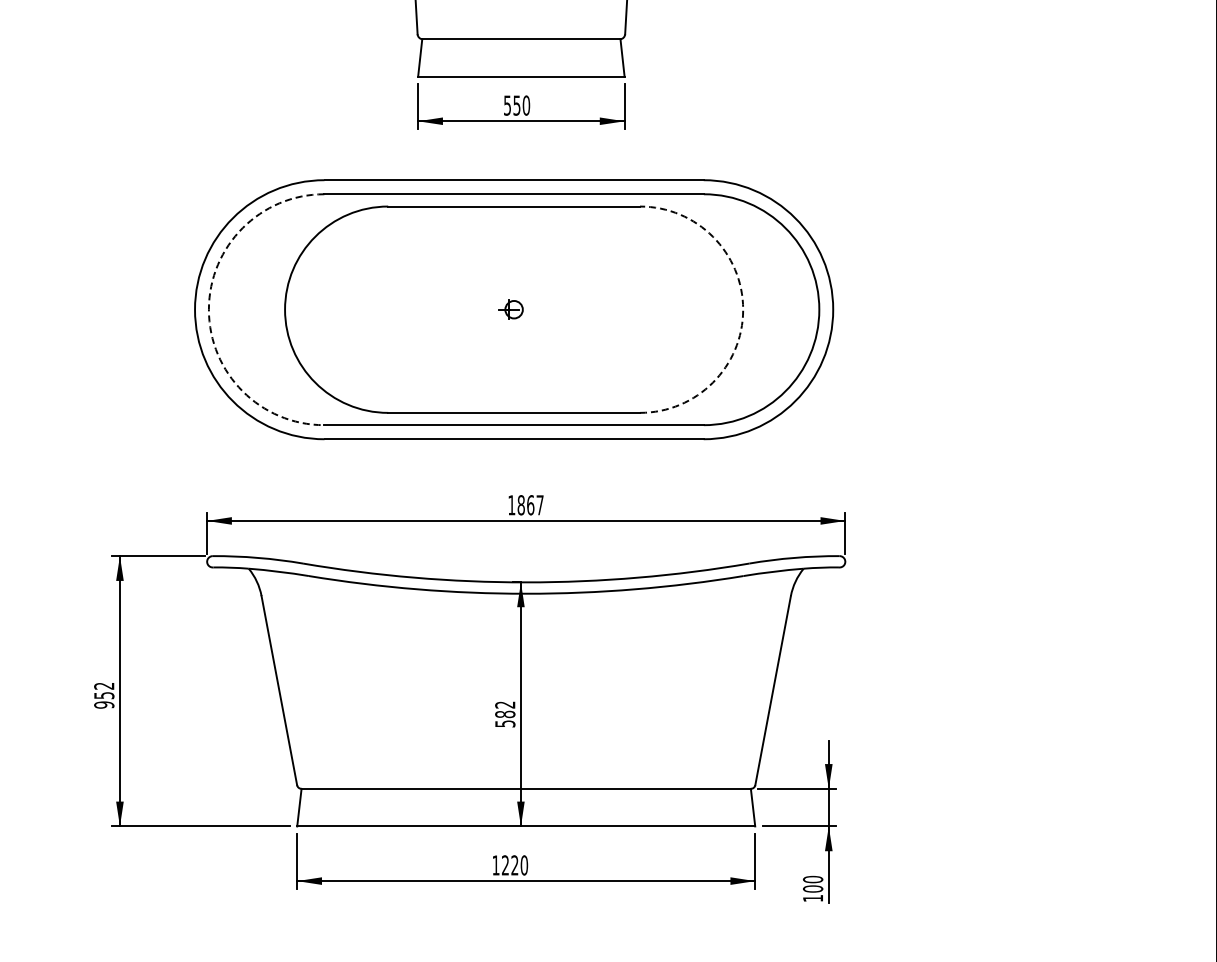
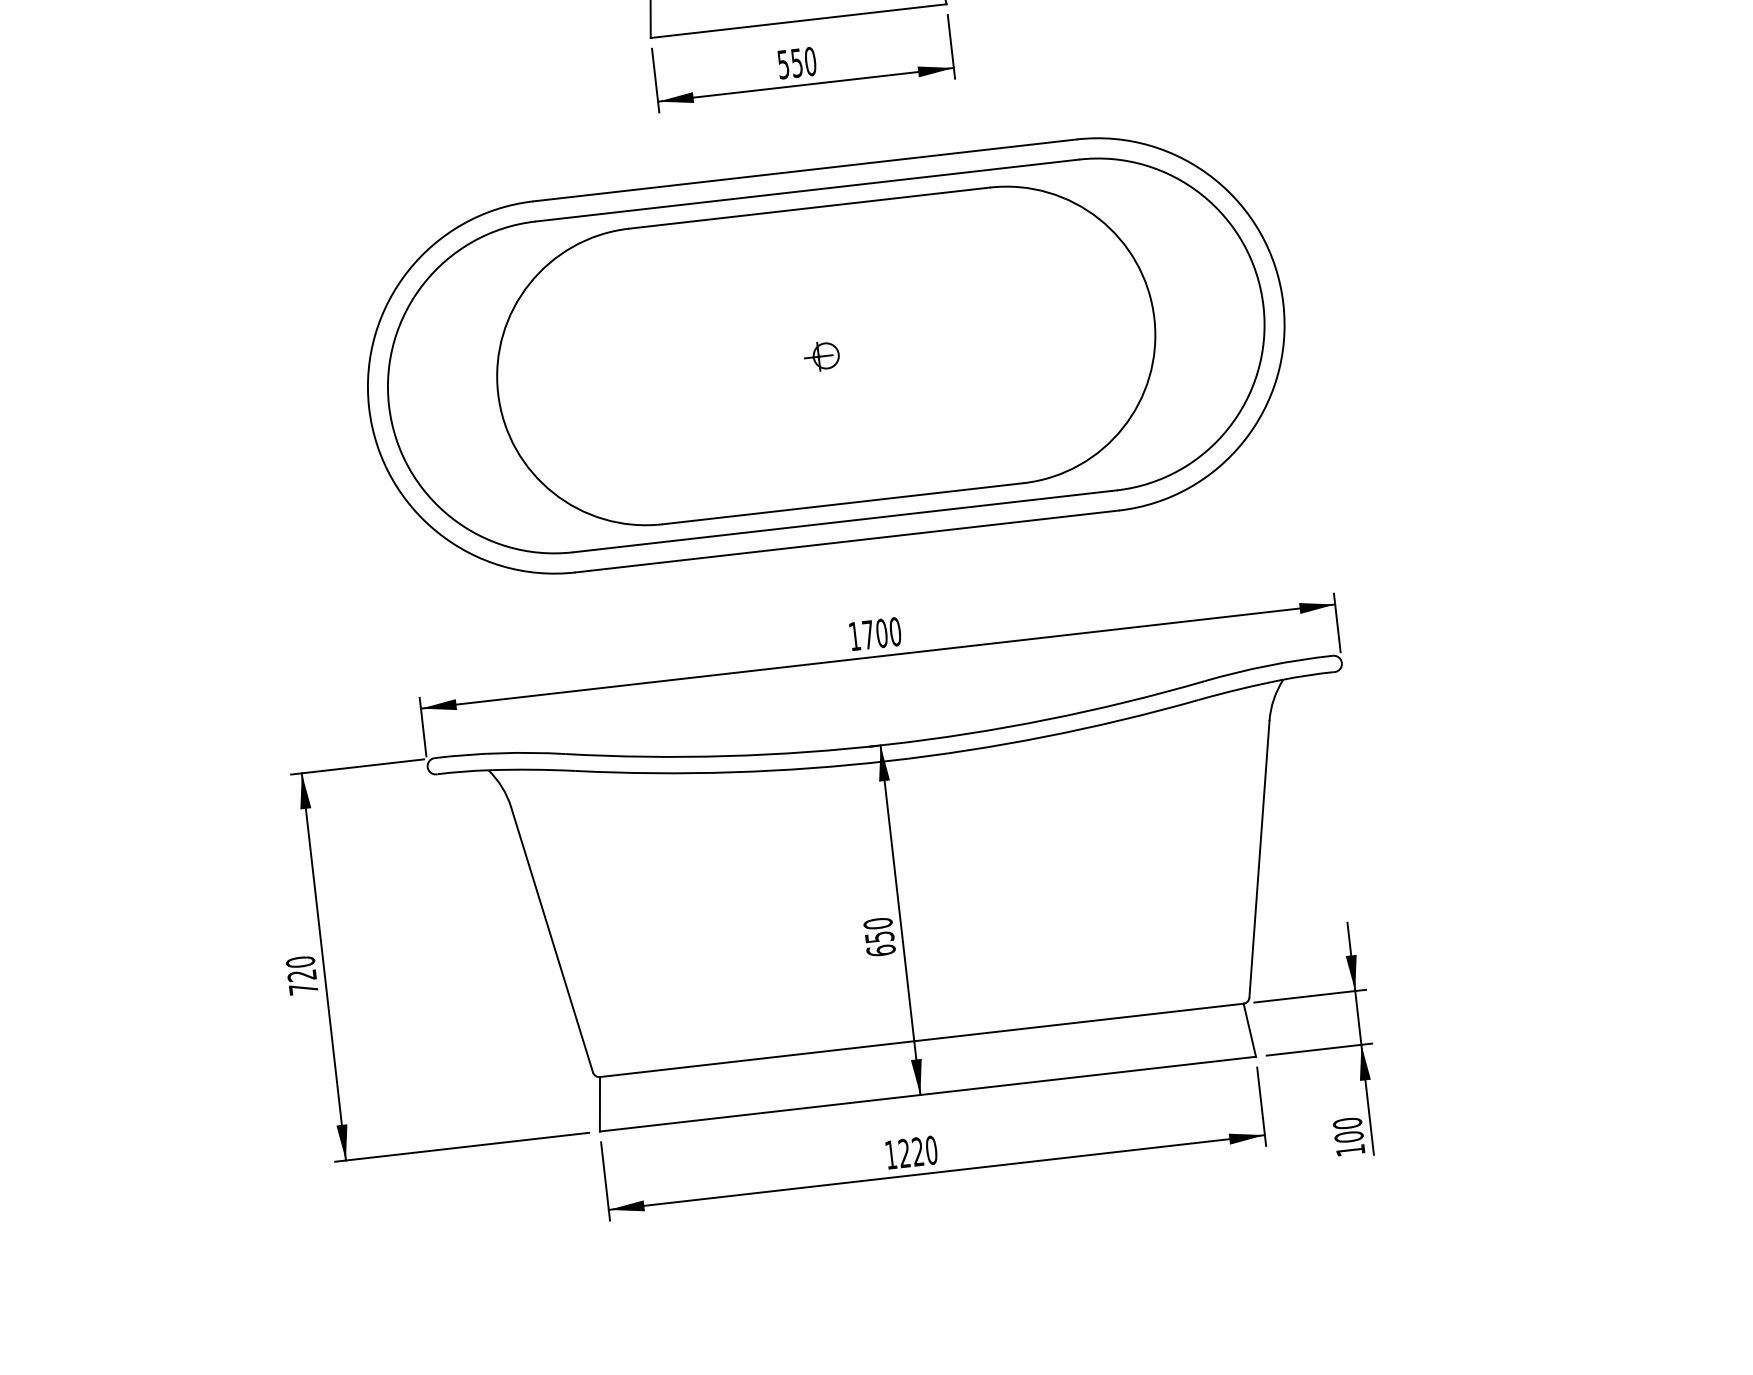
arc: (208, 309) -> (388, 405), dashed -> solid
arc: (743, 309) -> (1154, 318), dashed -> solid
text: (530, 505) -> (881, 633), 1867 -> 1700
text: (104, 695) -> (302, 975), 952 -> 720
text: (505, 714) -> (879, 937), 582 -> 650

